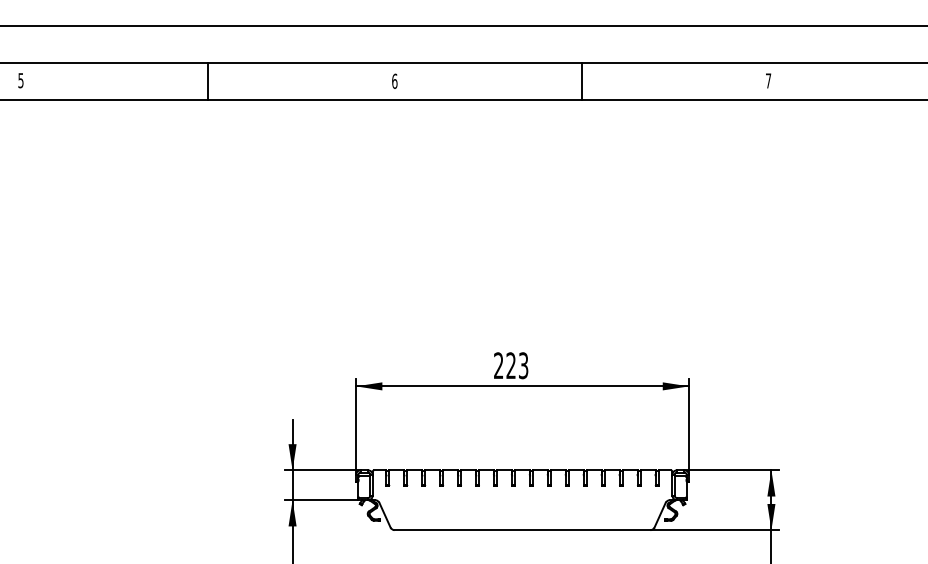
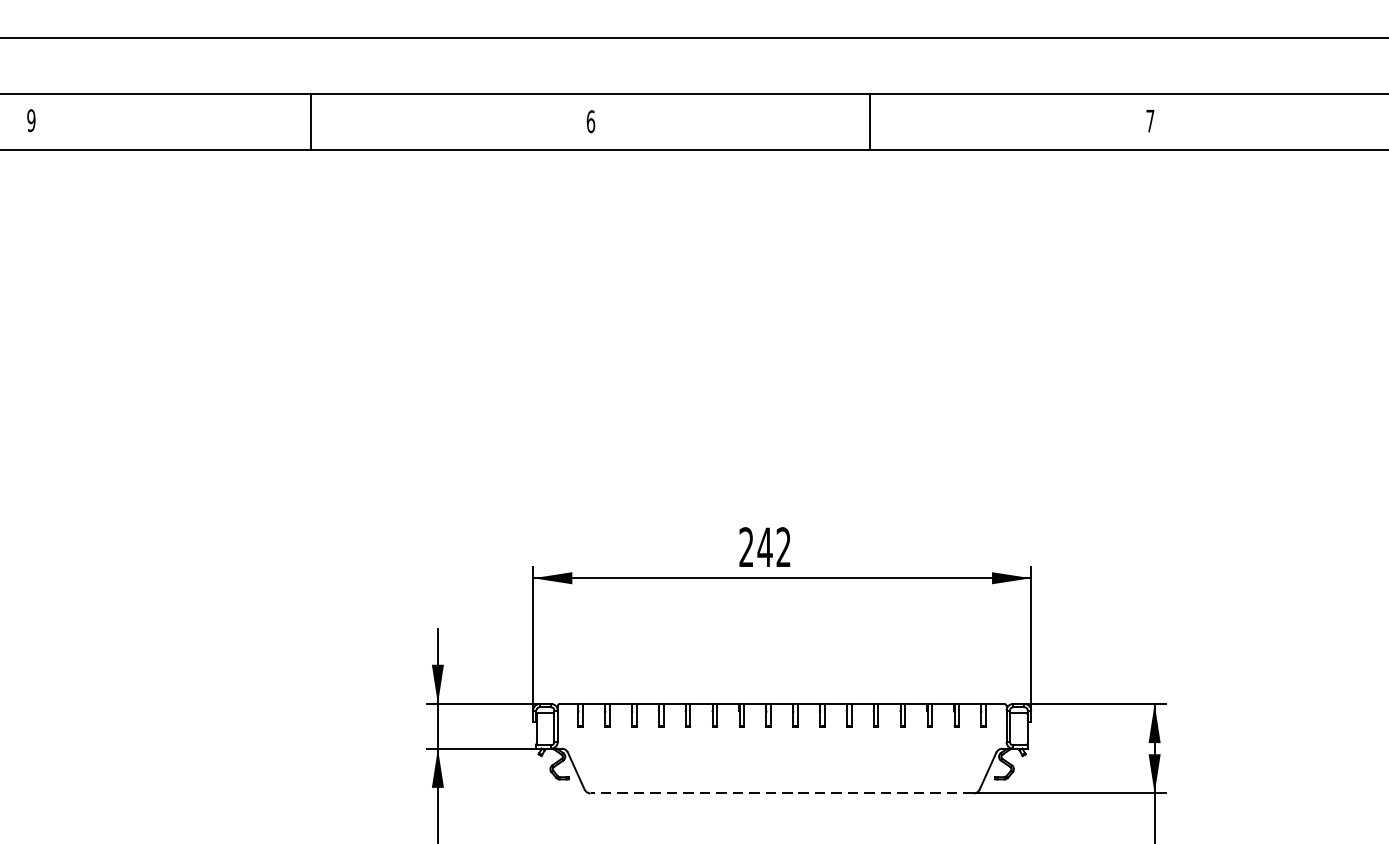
text: (20, 80) -> (30, 120), 5 -> 9
text: (517, 365) -> (774, 546), 223 -> 242
line: (522, 530) -> (782, 793), solid -> dashed

